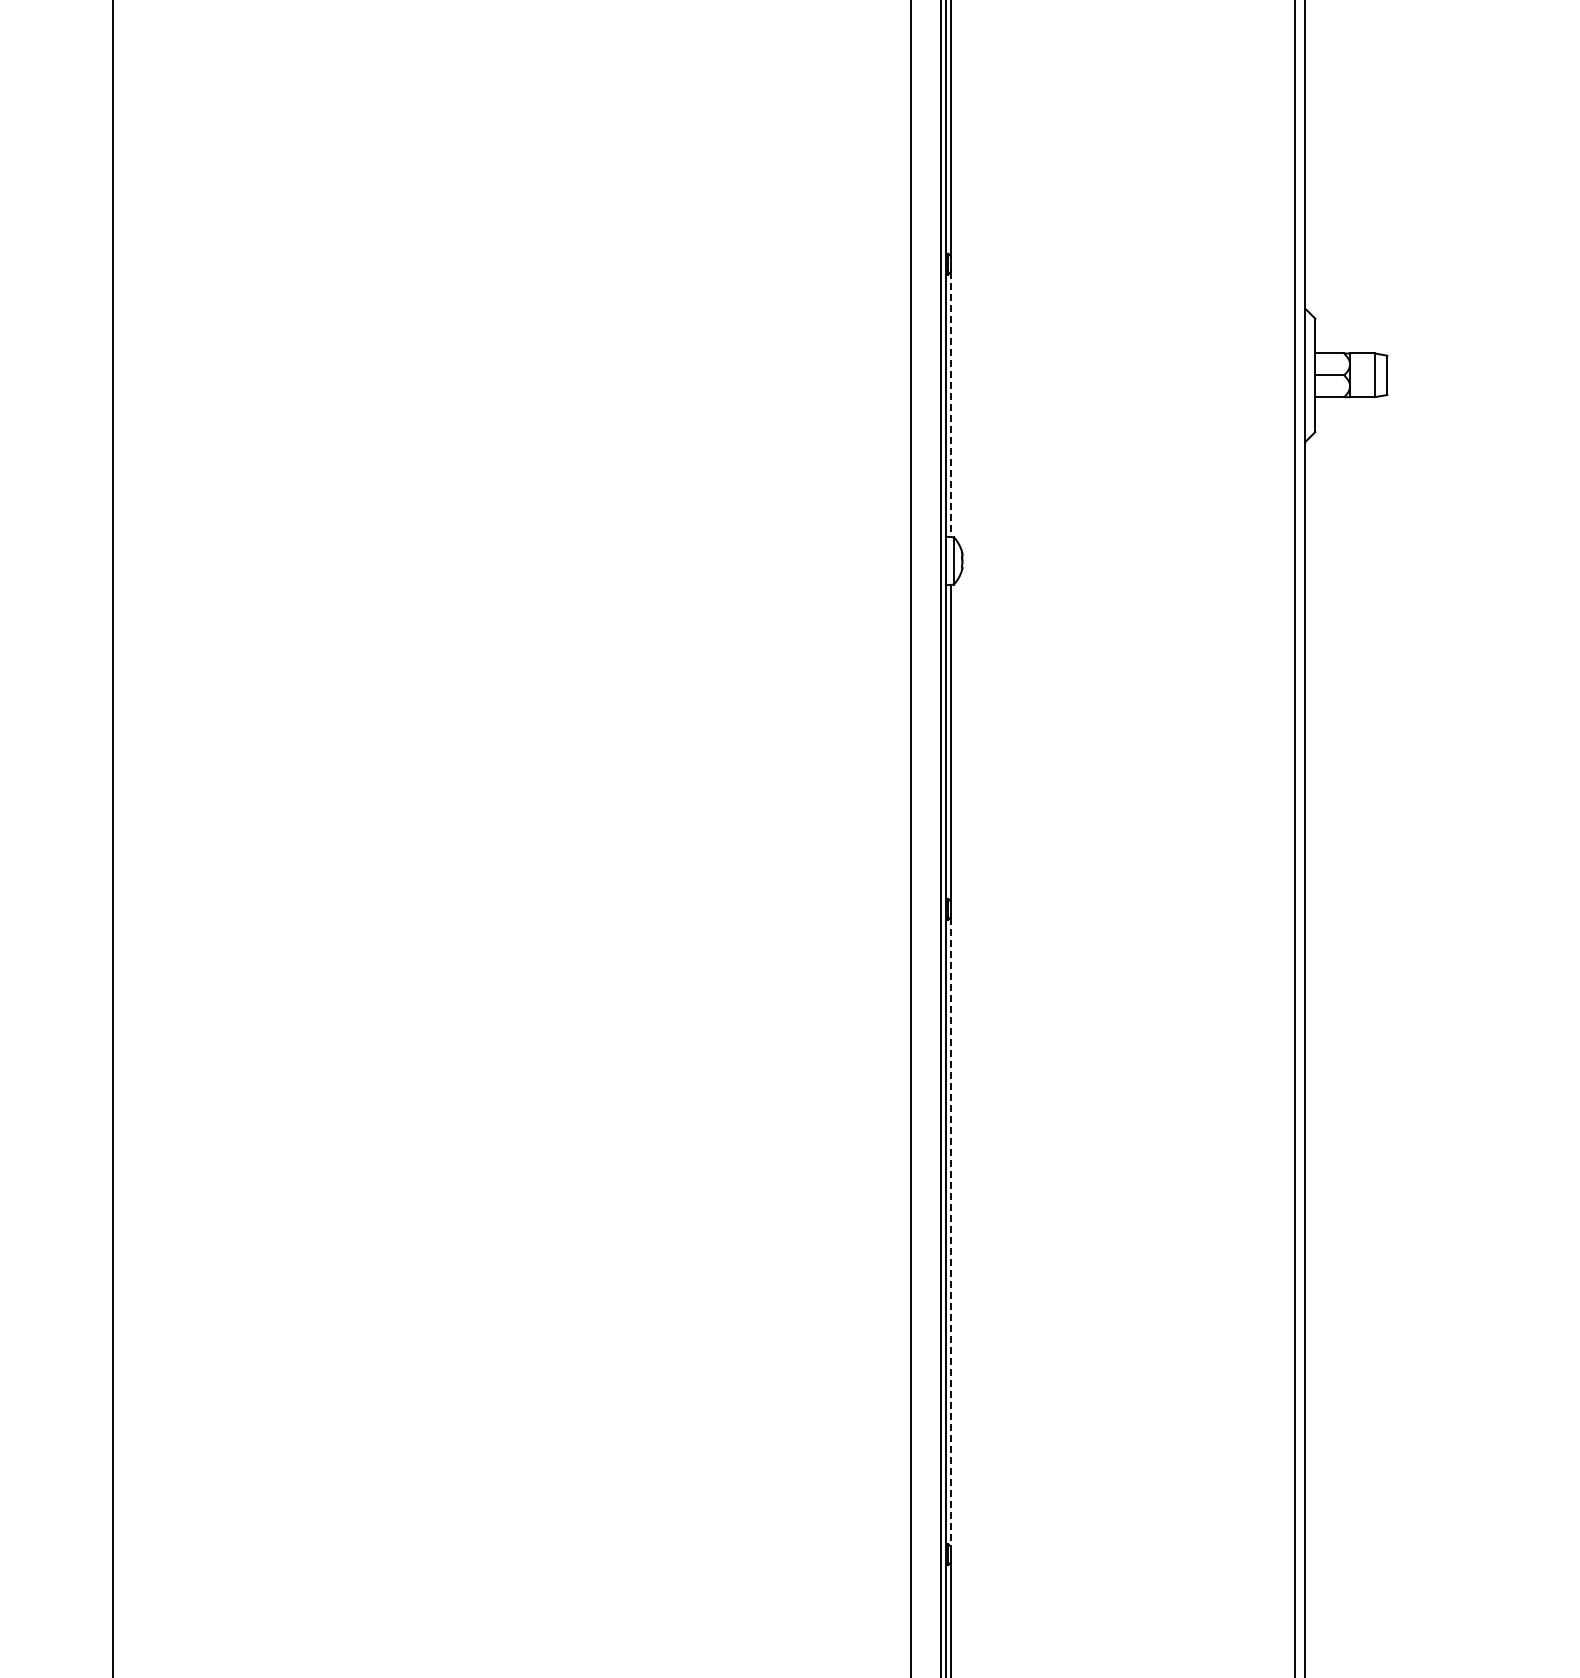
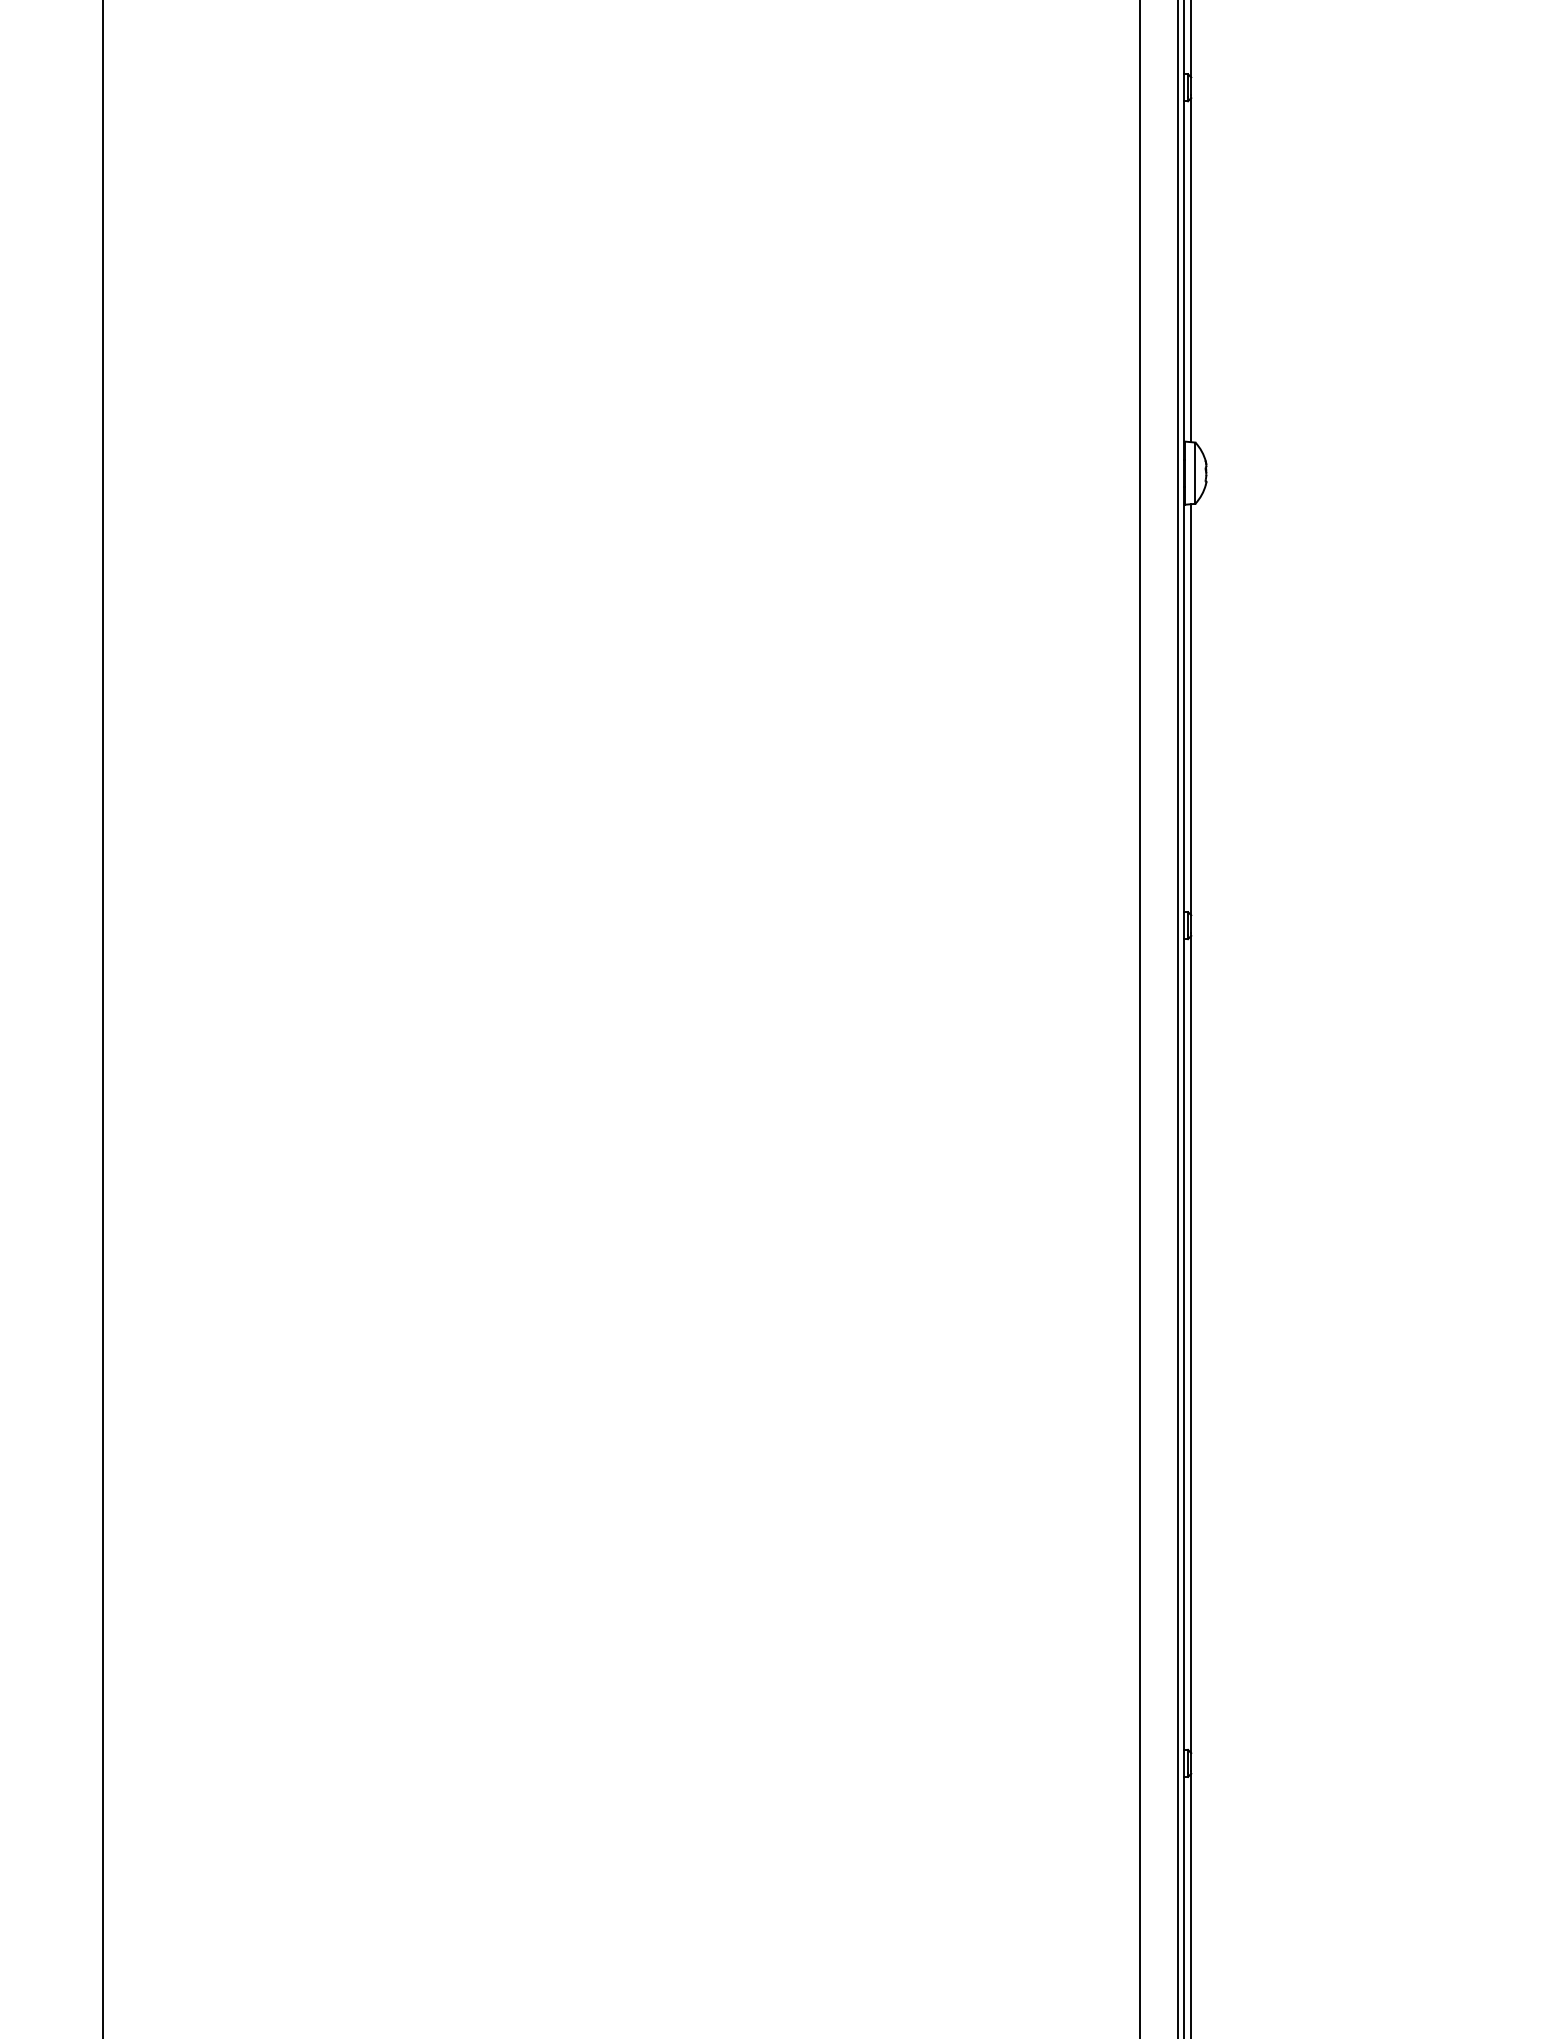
line: (950, 405) -> (1190, 271), dashed -> solid
line: (950, 1232) -> (1190, 1345), dashed -> solid

